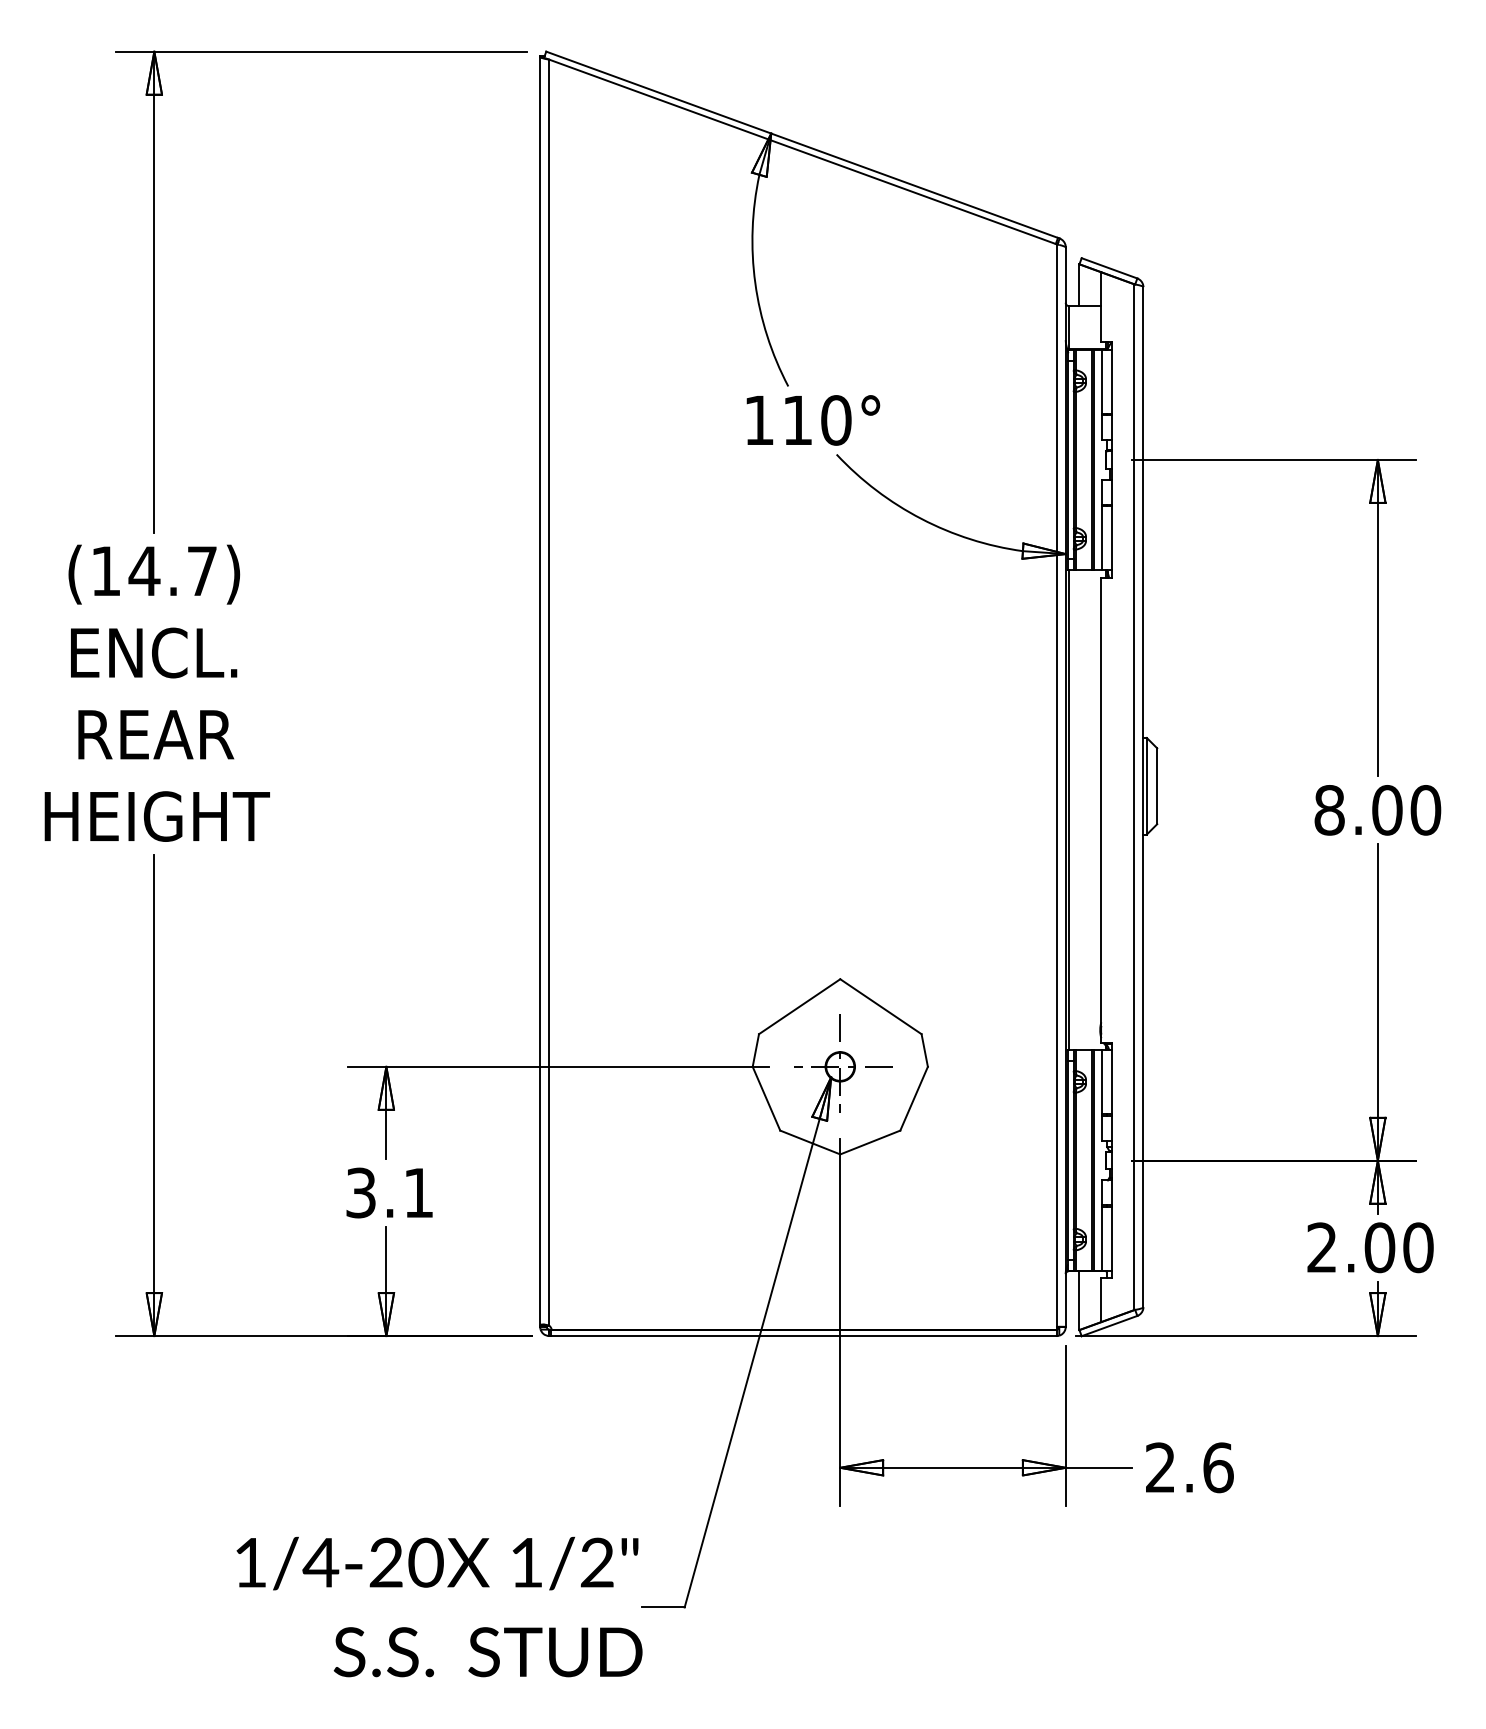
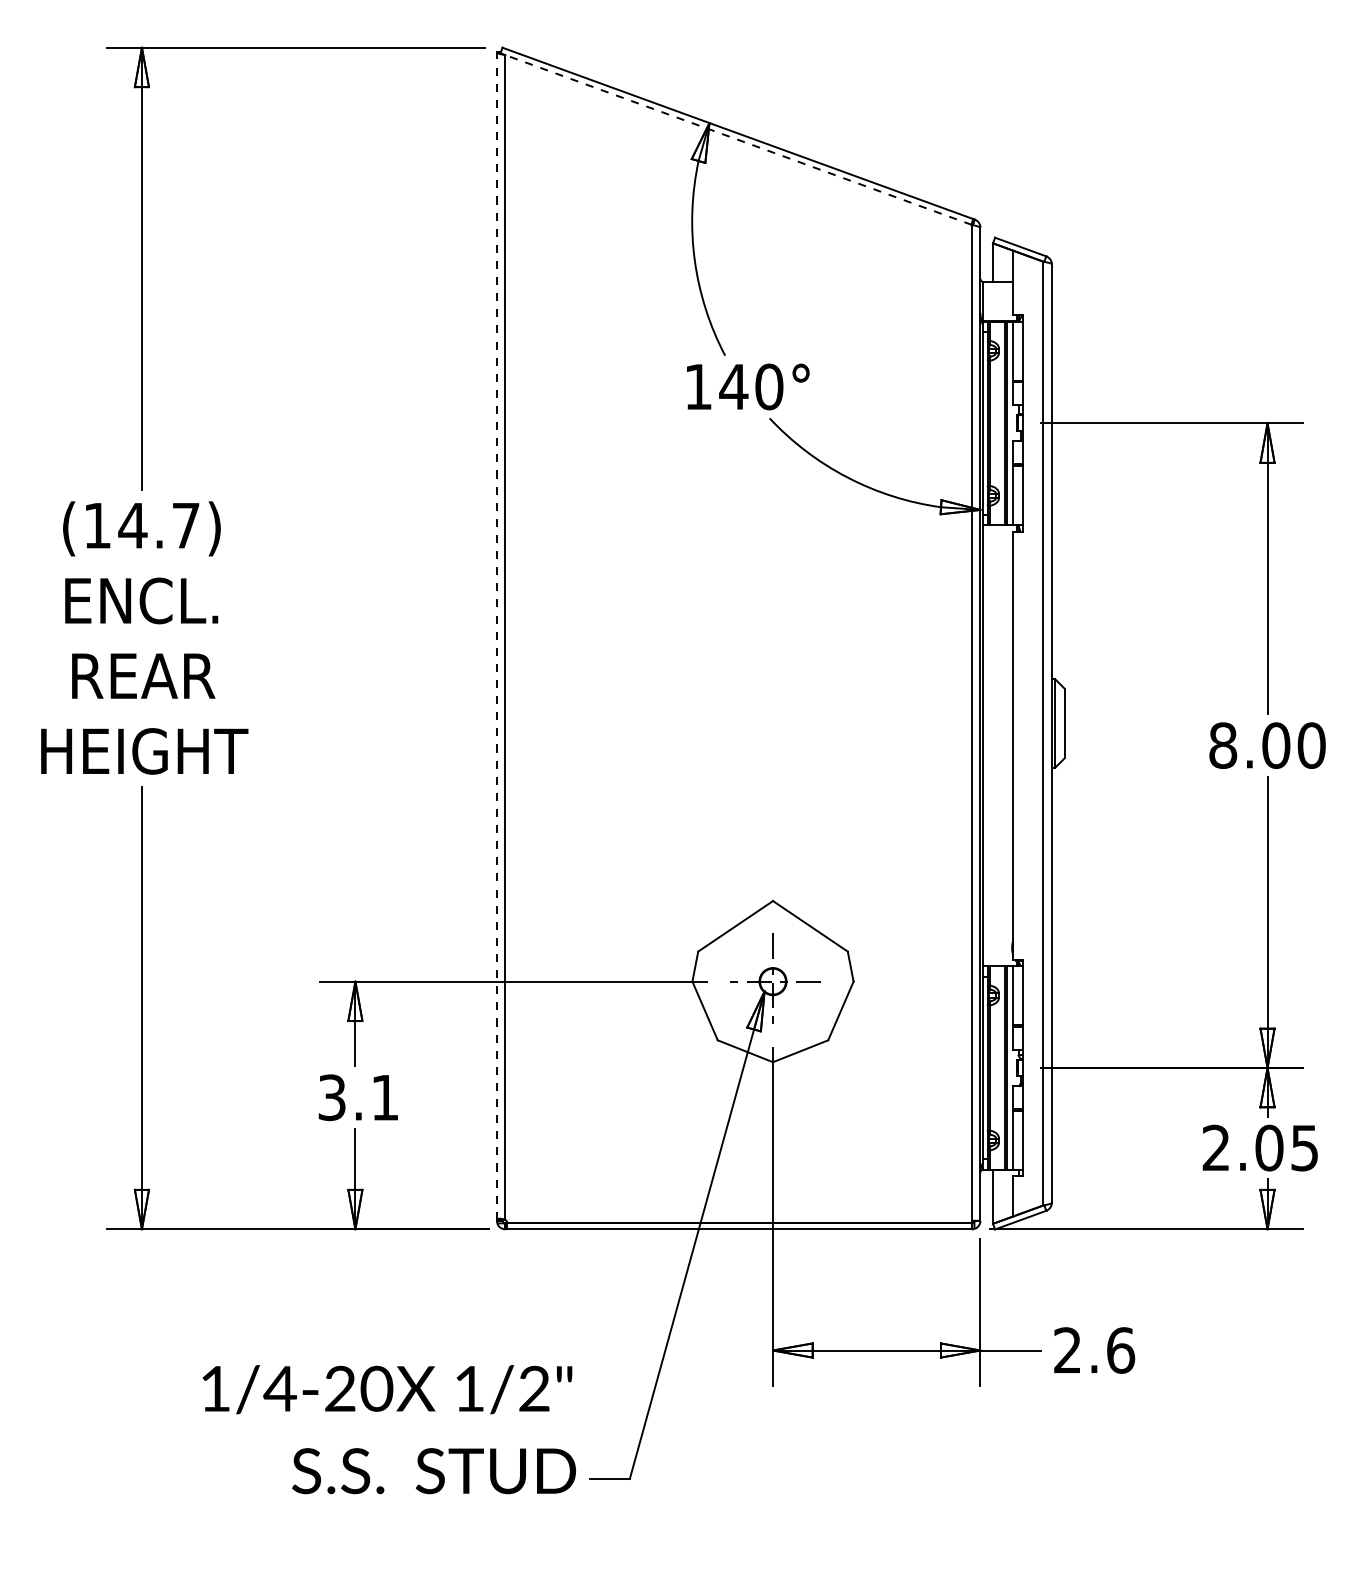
line: (802, 151) -> (738, 139), solid -> dashed
text: (797, 419) -> (733, 386), 110° -> 140°
line: (539, 691) -> (496, 636), solid -> dashed
text: (1418, 1247) -> (1304, 1147), 2.00 -> 2.05
text: (439, 1606) -> (389, 1429), moved

